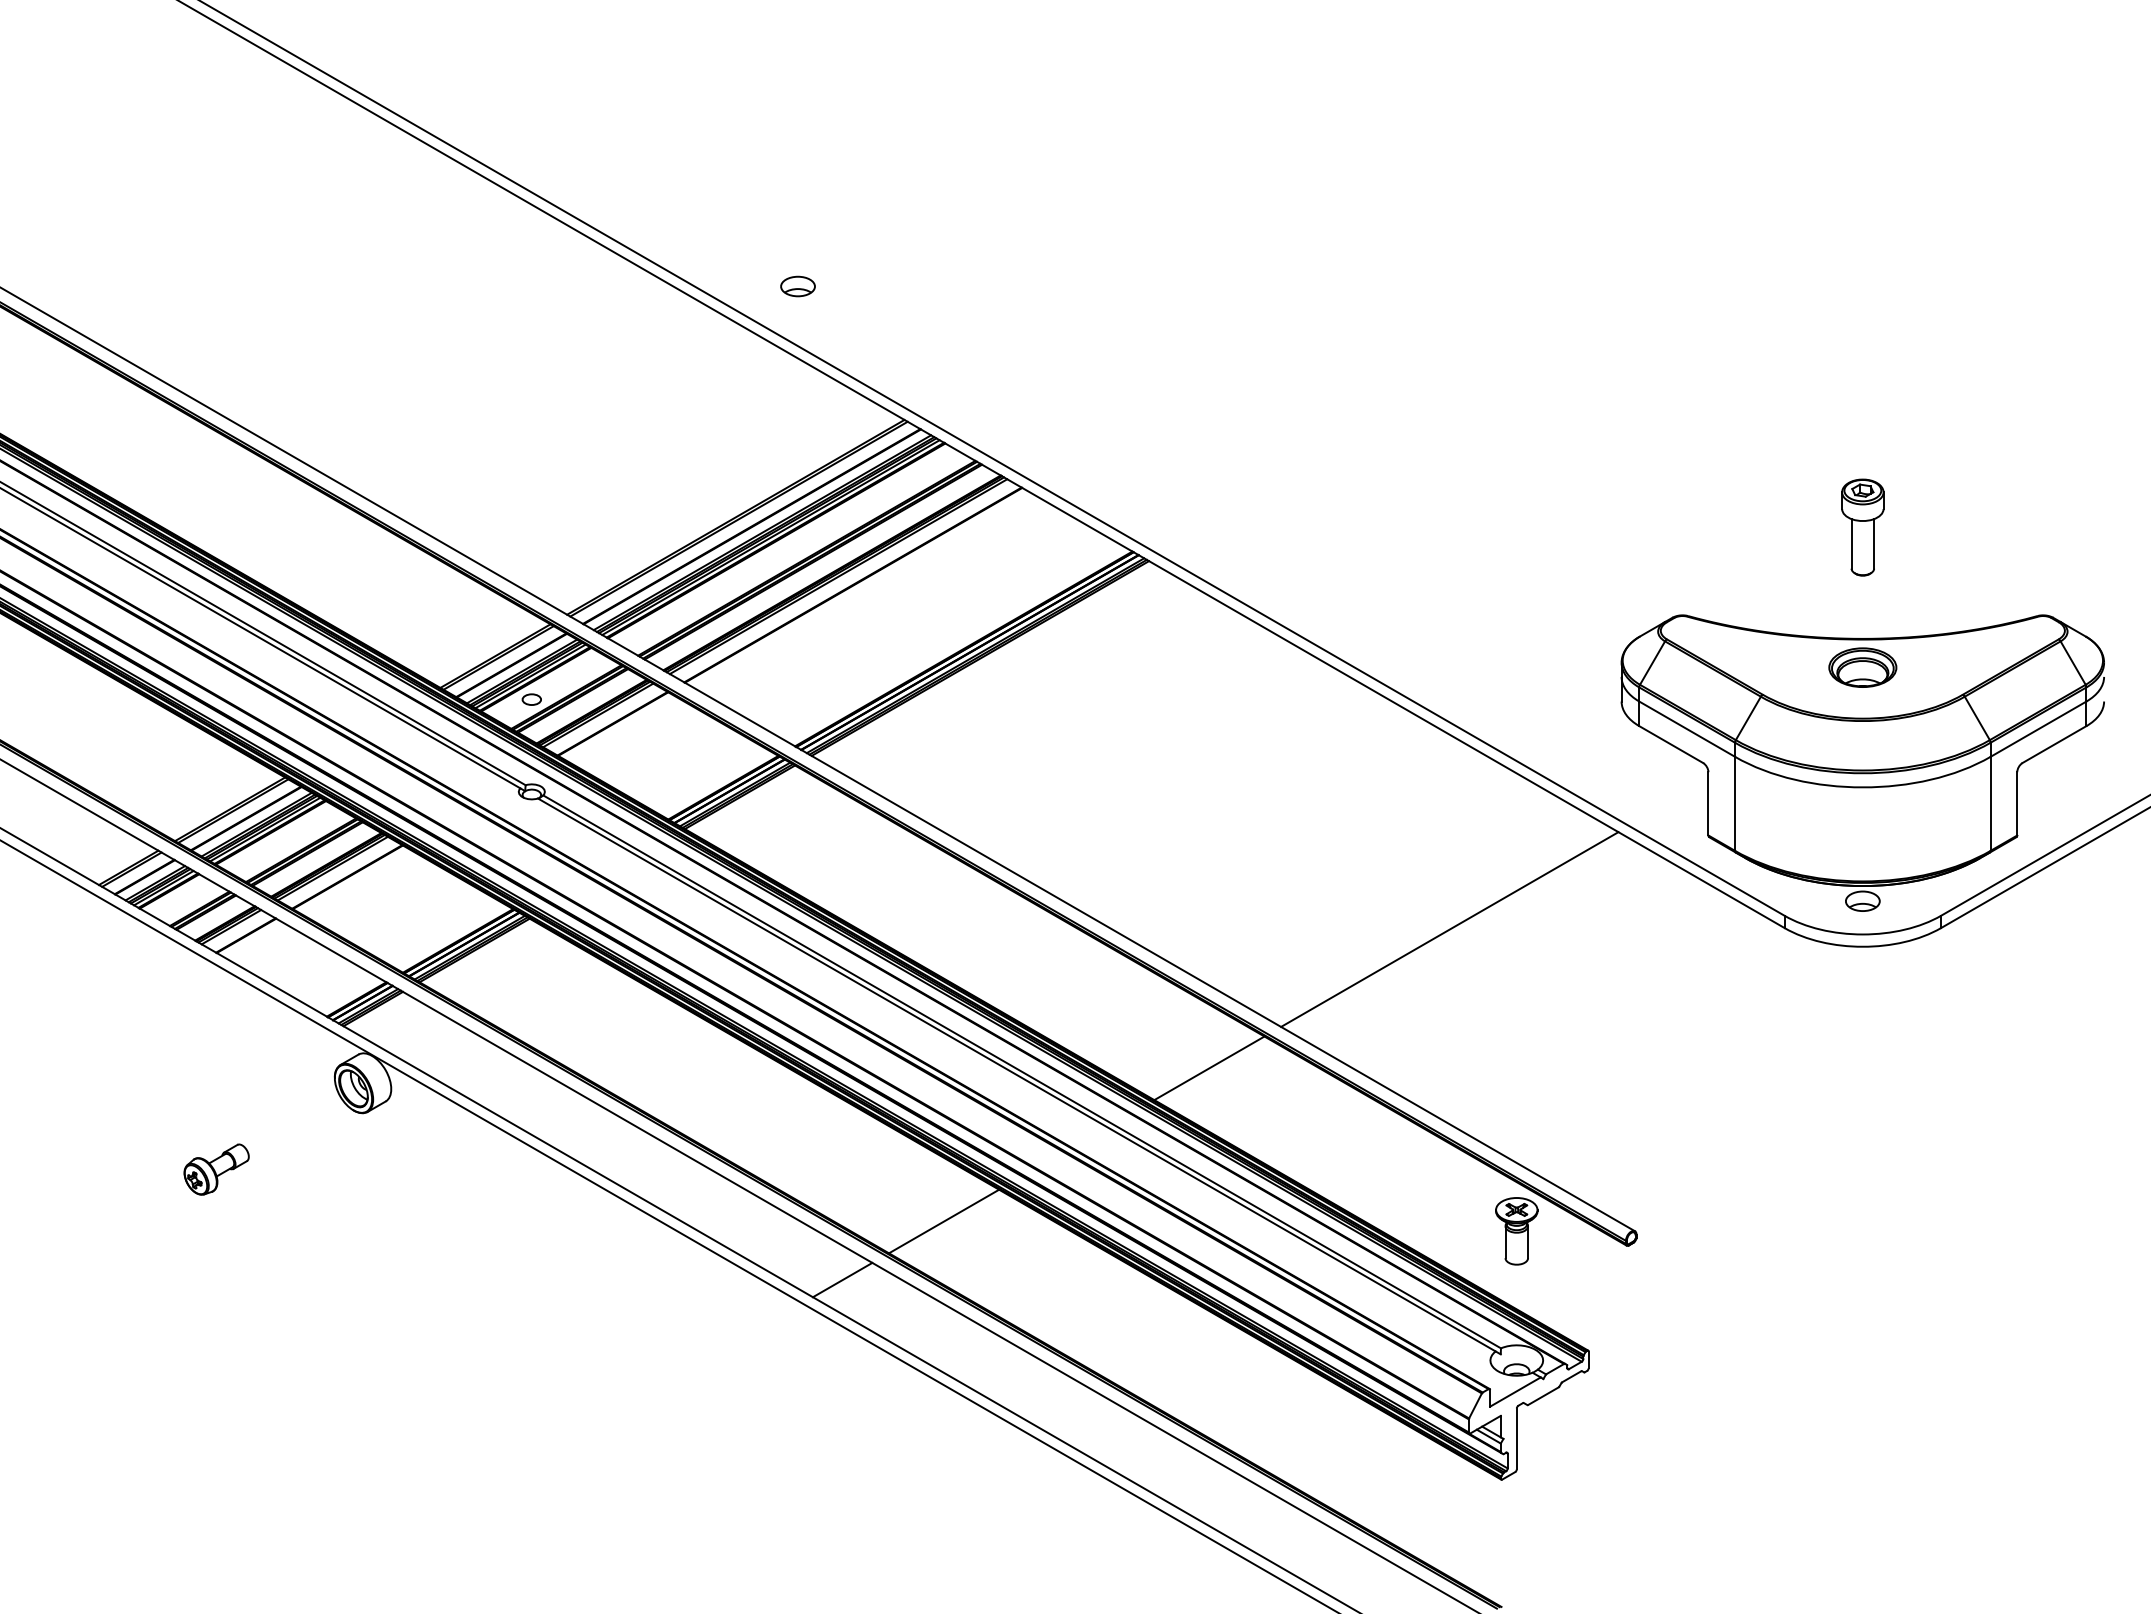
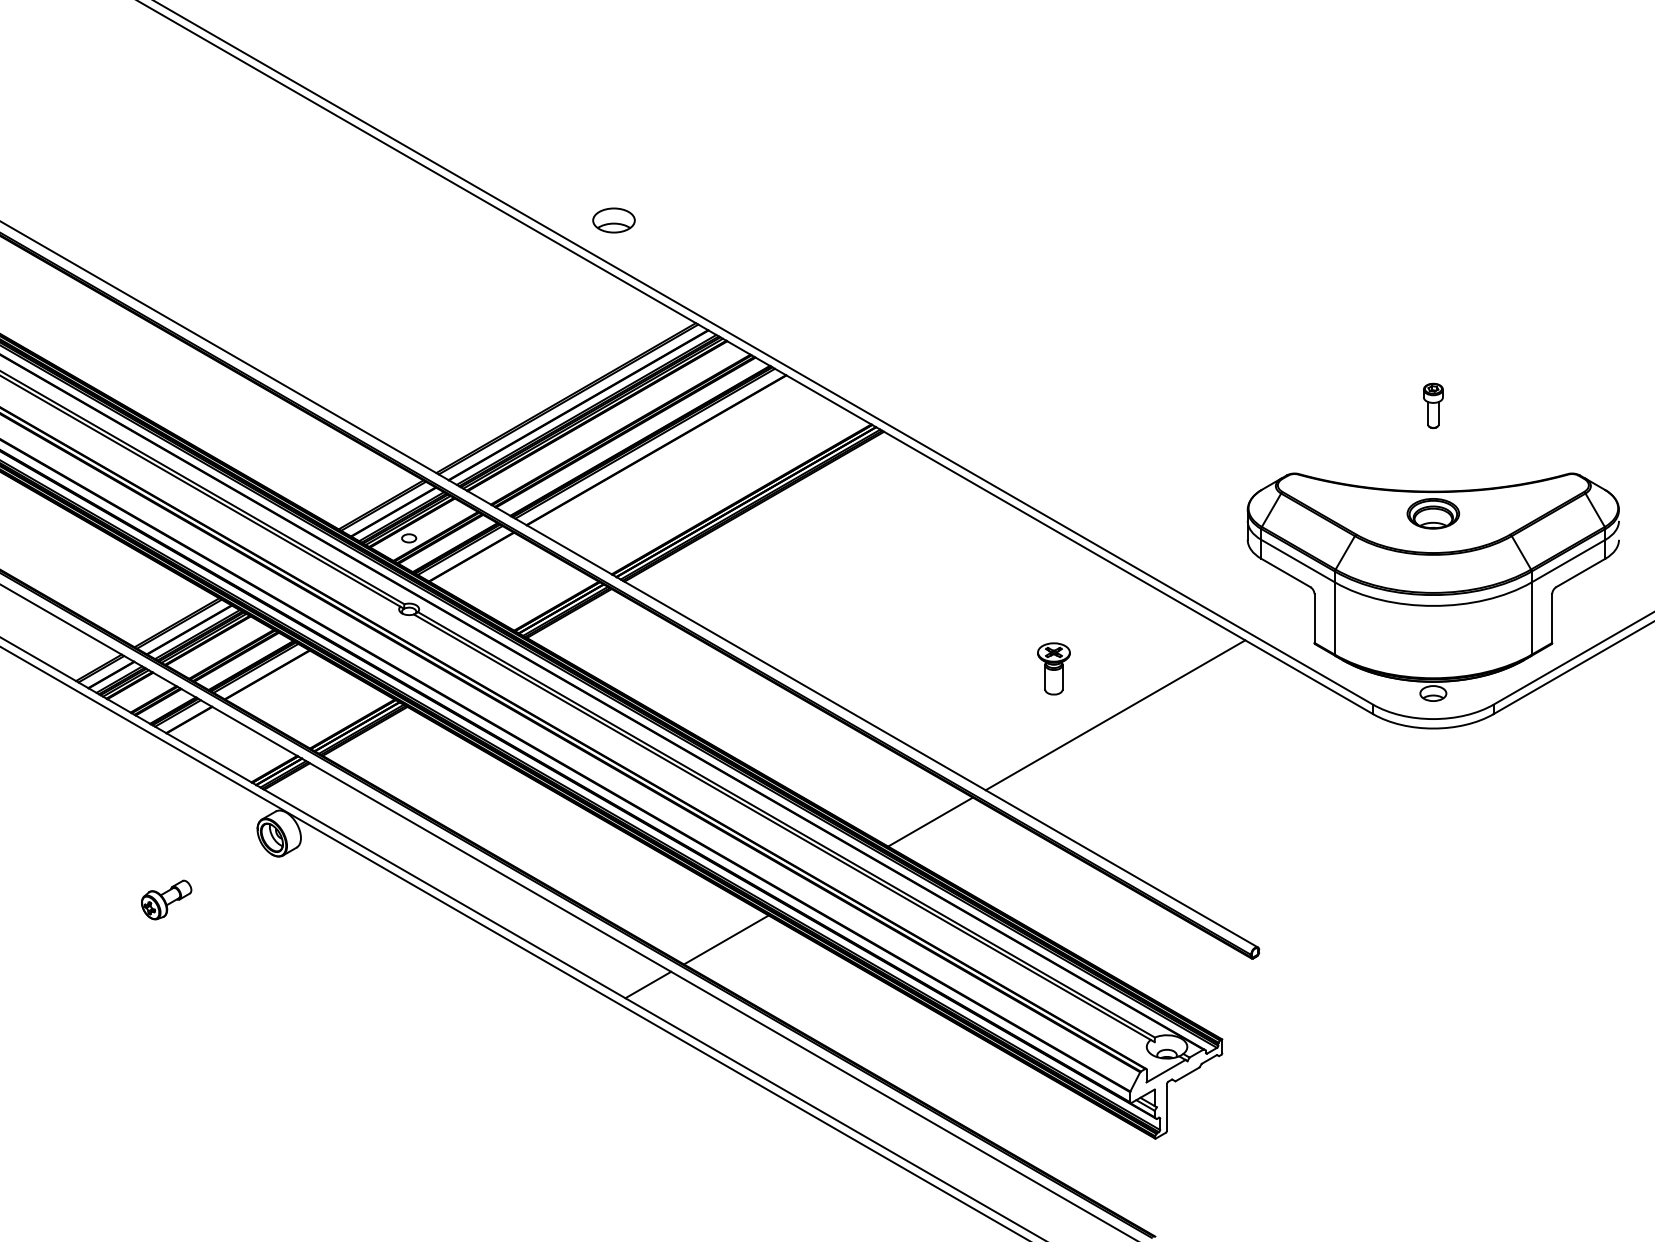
part: (797, 286) -> (613, 220), size x1.6
part: (1862, 527) -> (1433, 405), size x0.6
part: (1516, 1231) -> (1053, 669), moved

